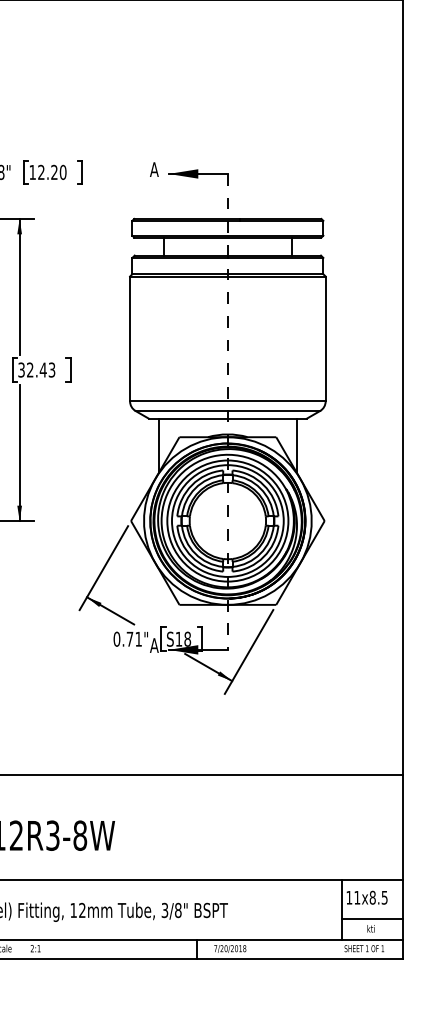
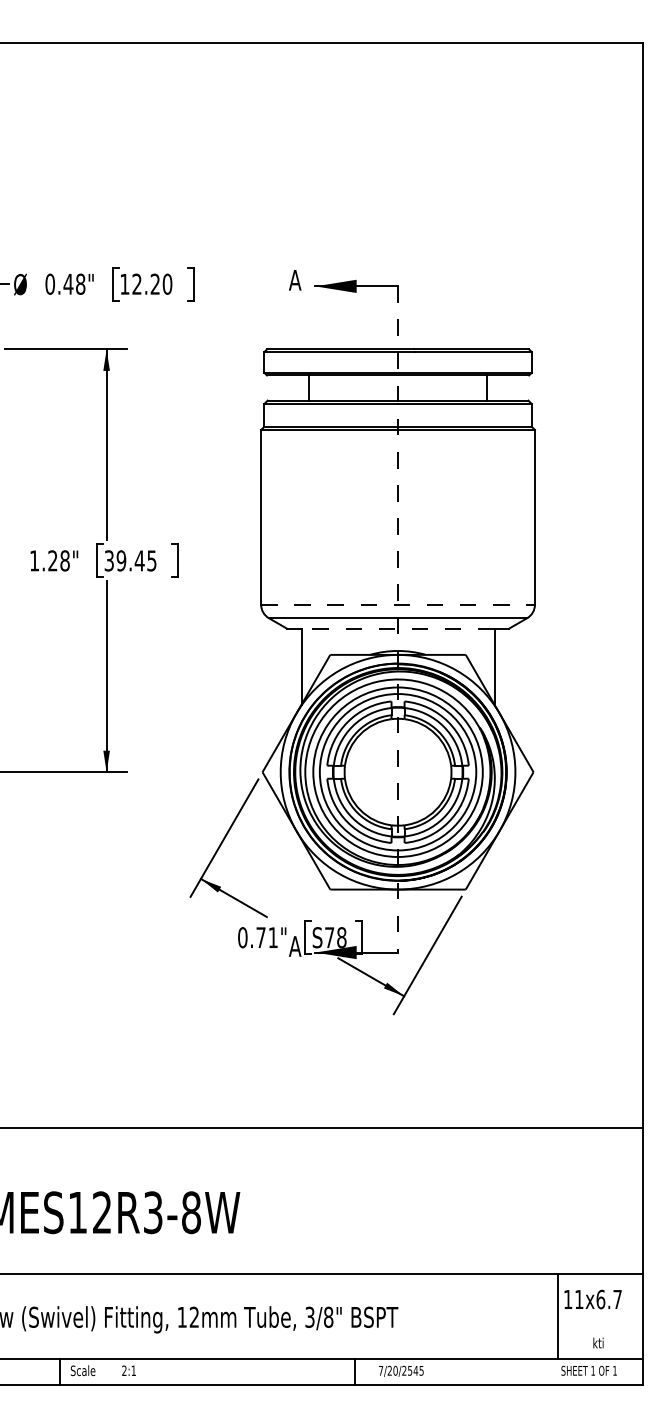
text: (41, 369) -> (136, 560), 32.43 -> 39.45
line: (228, 401) -> (398, 604), solid -> dashed
line: (227, 418) -> (397, 628), solid -> dashed
text: (178, 639) -> (329, 937), S18 -> S78
text: (378, 897) -> (608, 1299), 11x8.5 -> 11x6.7
line: (372, 919) -> (600, 1329), removed
text: (240, 948) -> (415, 1370), 7/20/2018 -> 7/20/2545

